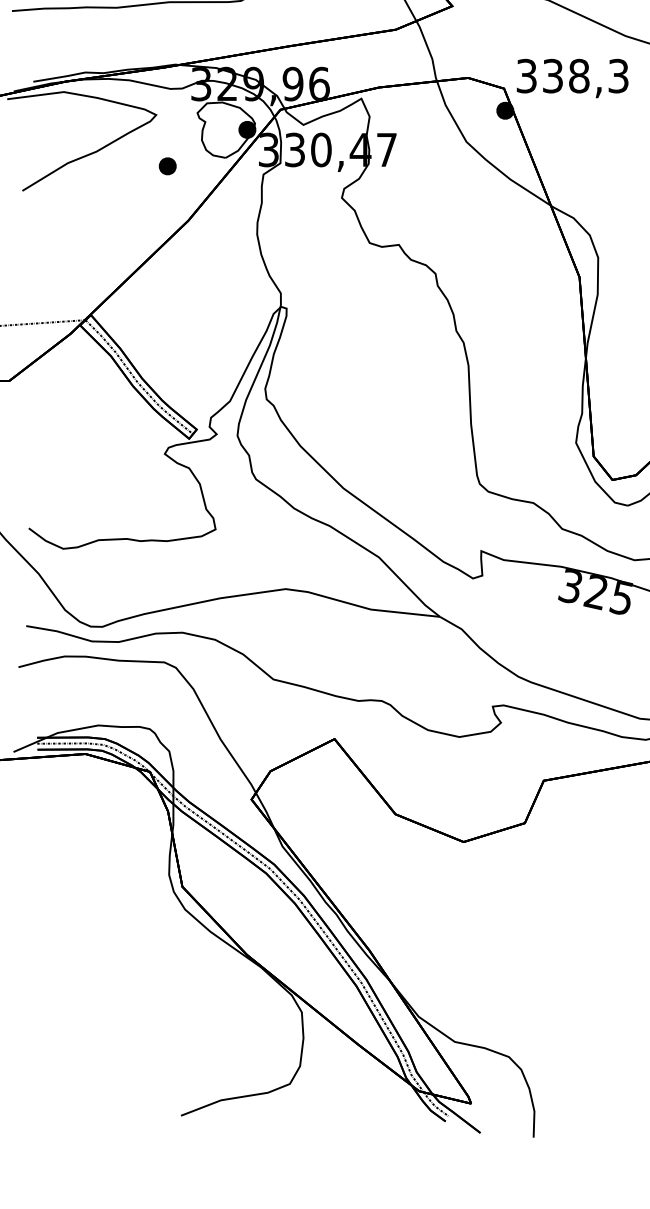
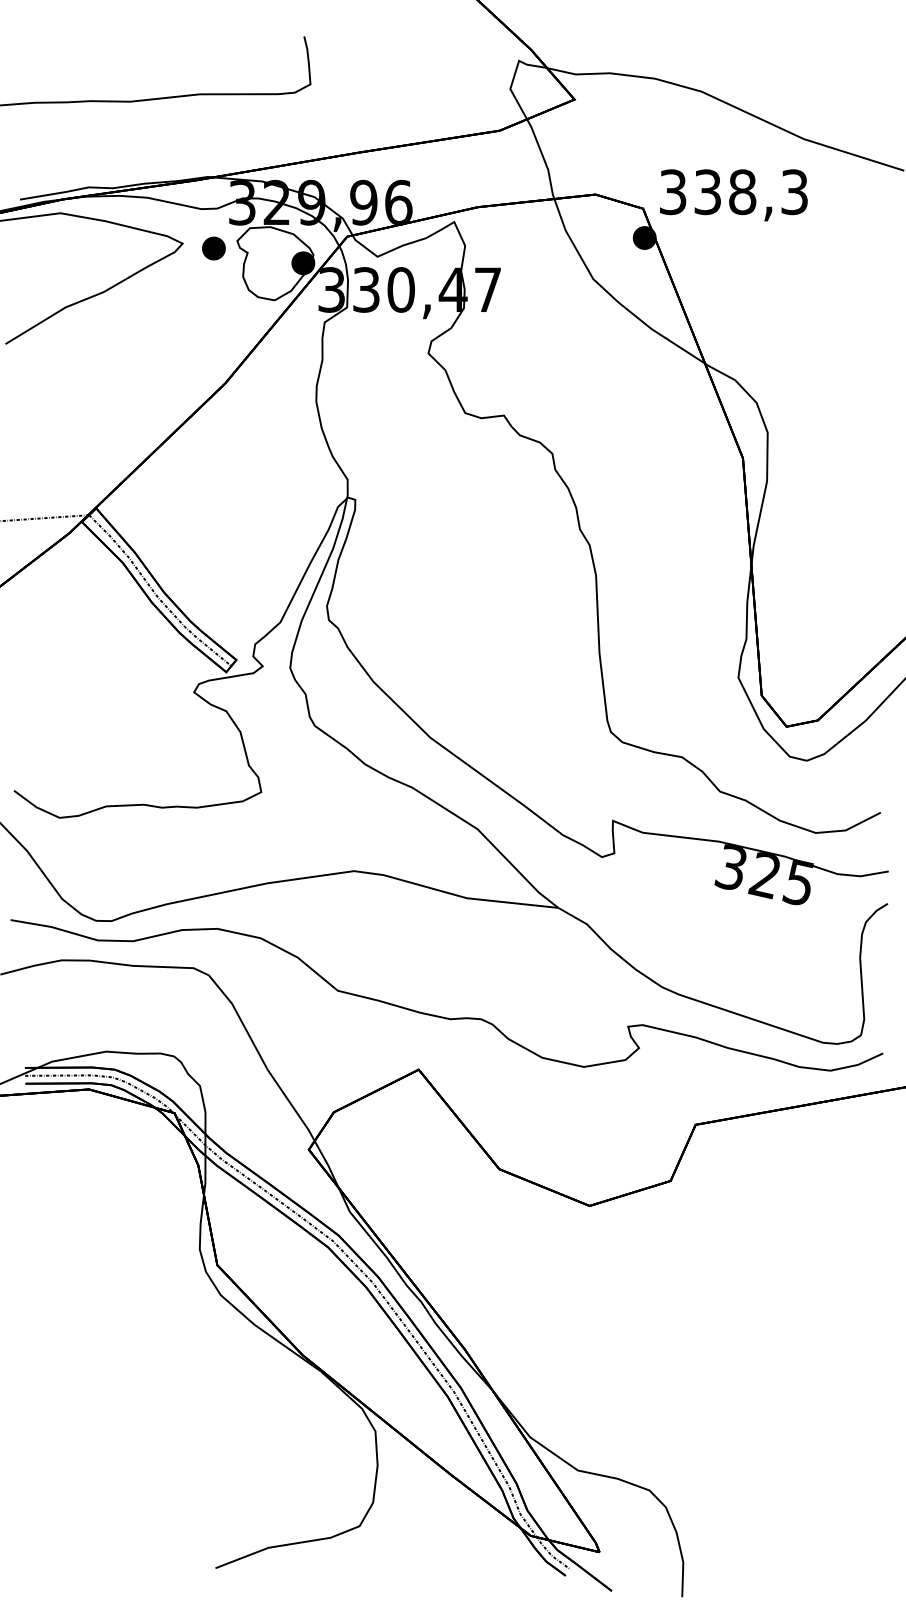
part: (167, 166) -> (213, 248), moved

